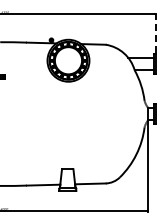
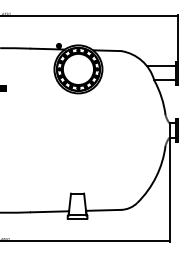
line: (155, 33) -> (178, 38), dashed -> solid

